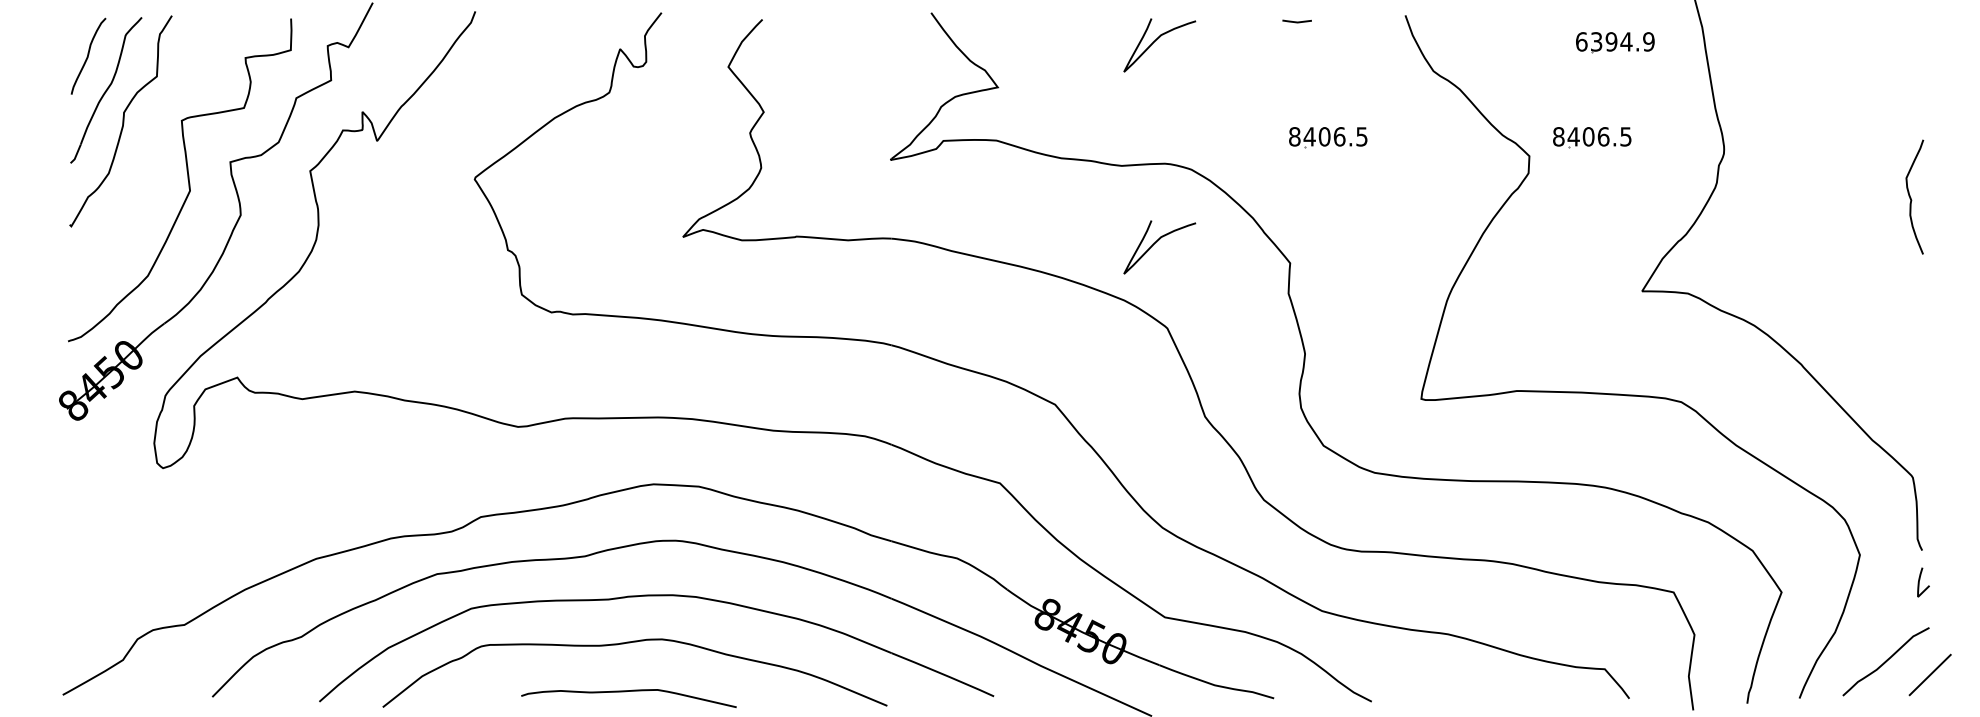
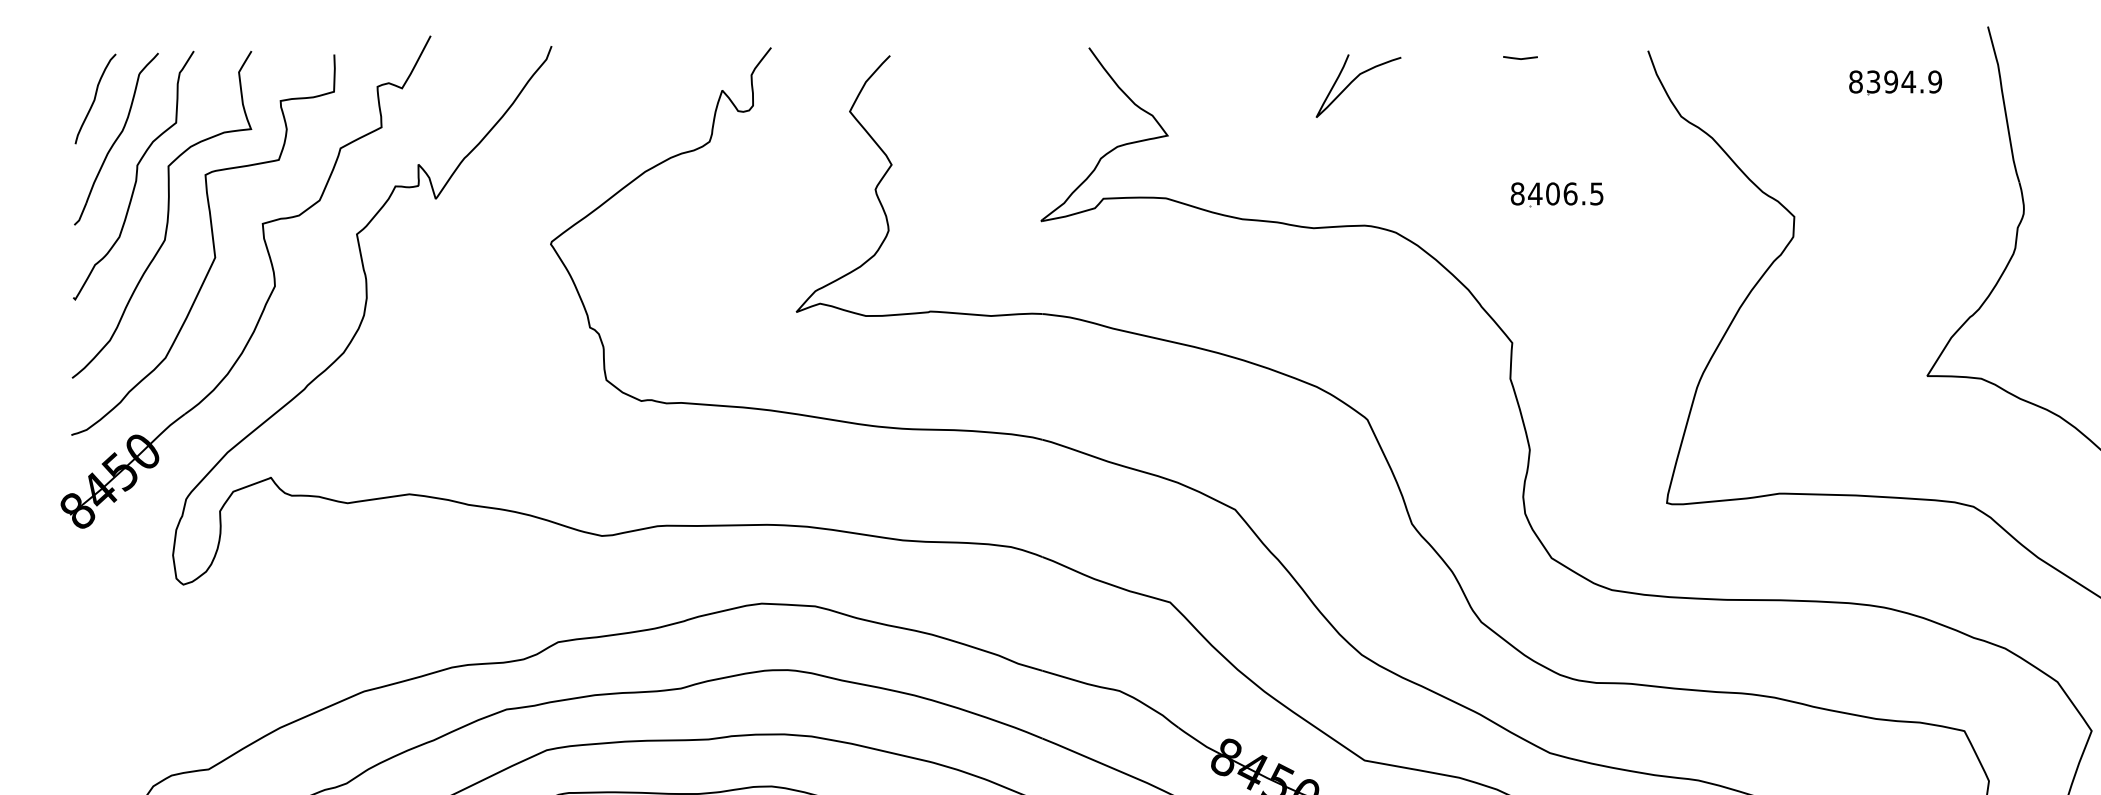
text: (1581, 41) -> (1855, 81), 6394.9 -> 8394.9
part: (1592, 137) -> (1868, 194), removed
curve: (149, 154) -> (167, 214), added
curve: (1155, 243) -> (1353, 319), removed

